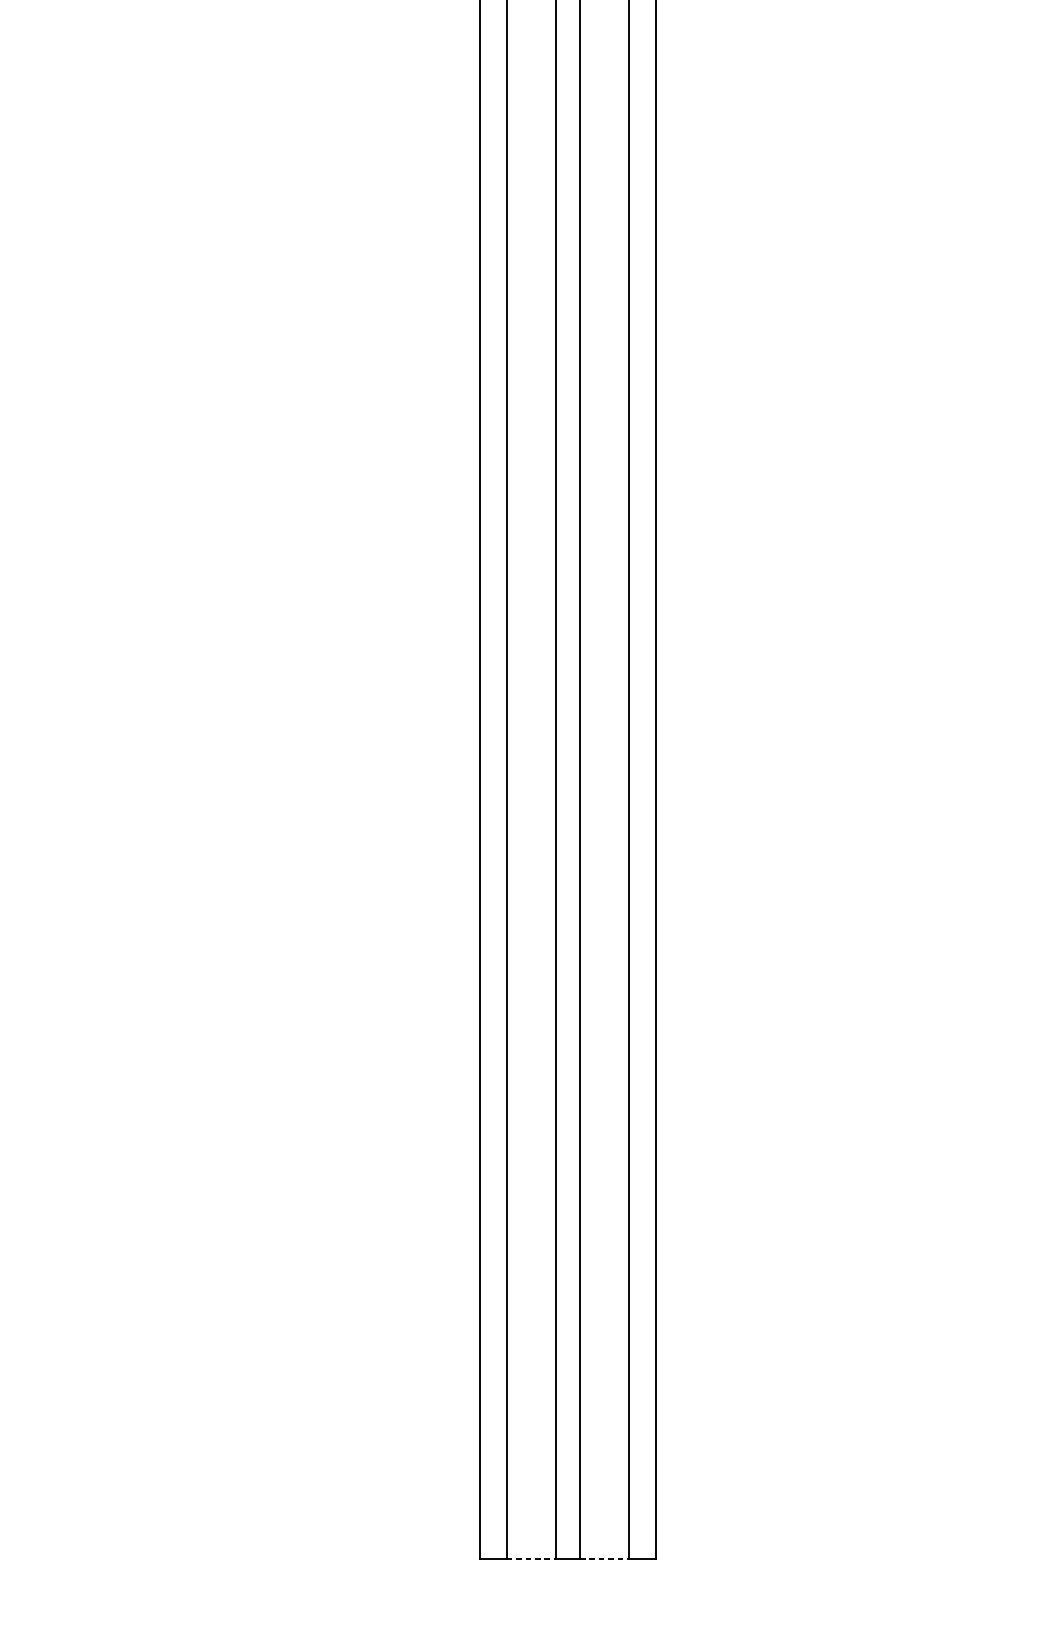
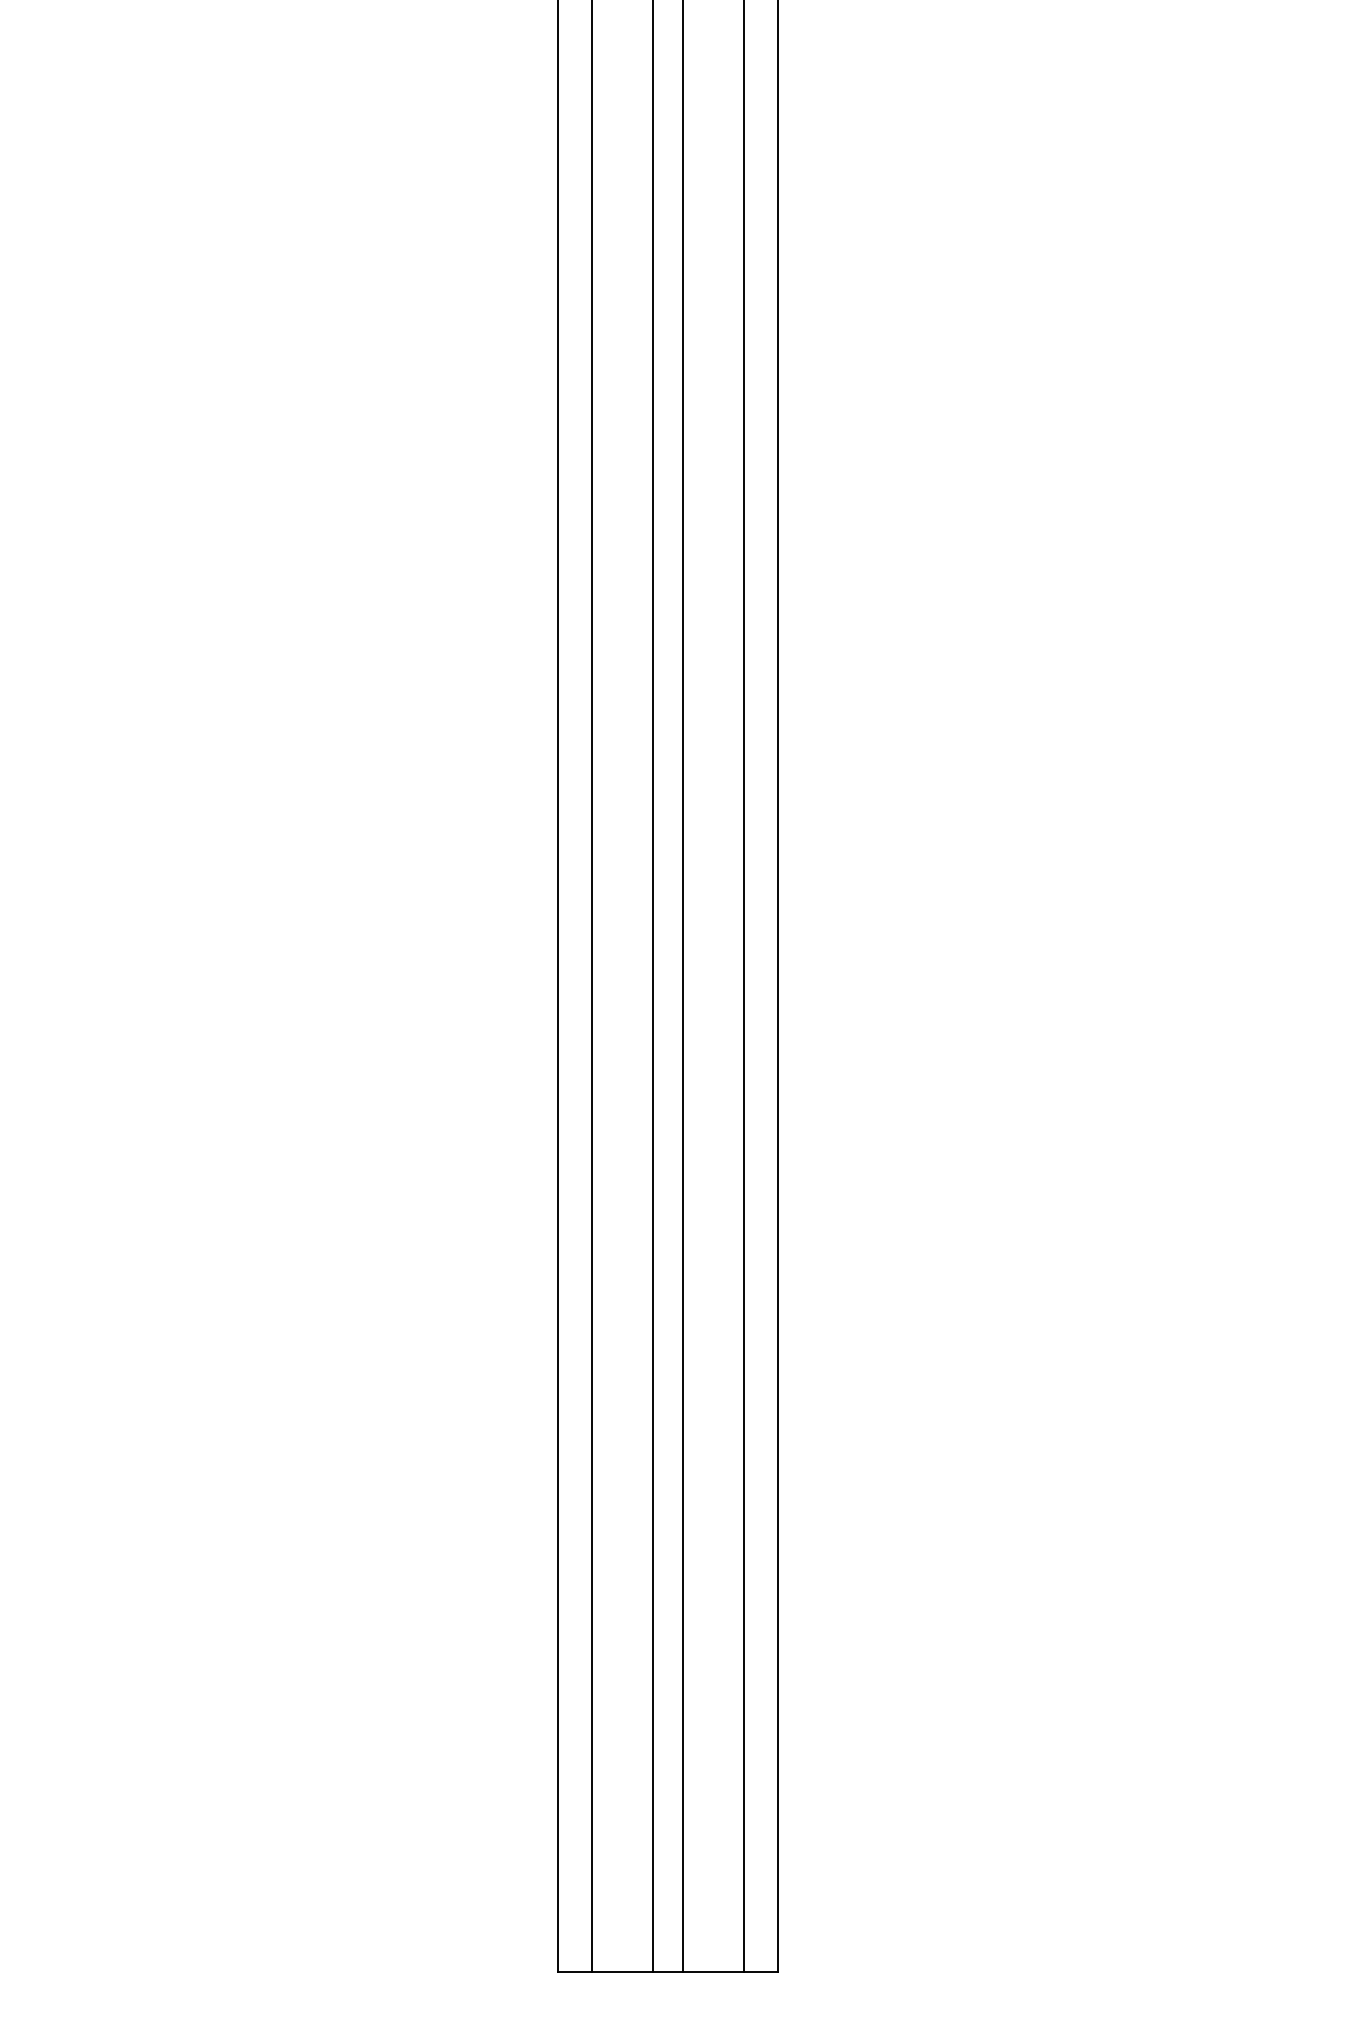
line: (531, 1558) -> (623, 1971), dashed -> solid
line: (605, 1558) -> (714, 1971), dashed -> solid

